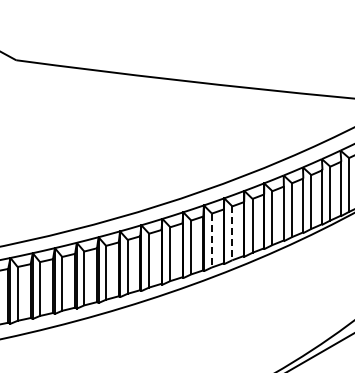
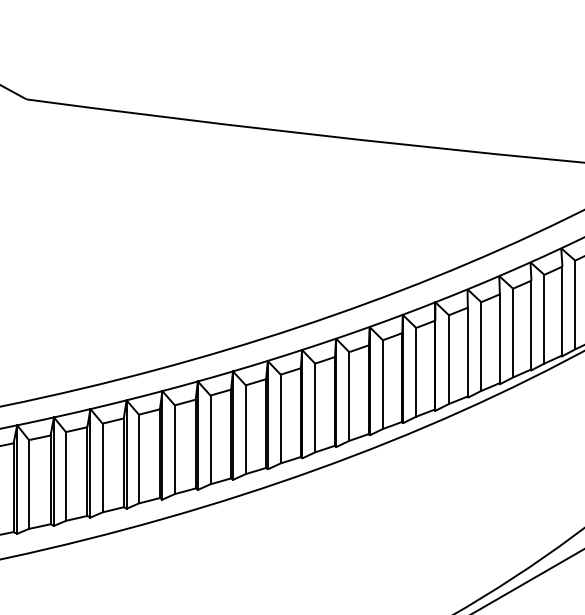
line: (232, 233) -> (383, 384), dashed -> solid
line: (211, 240) -> (348, 396), dashed -> solid

